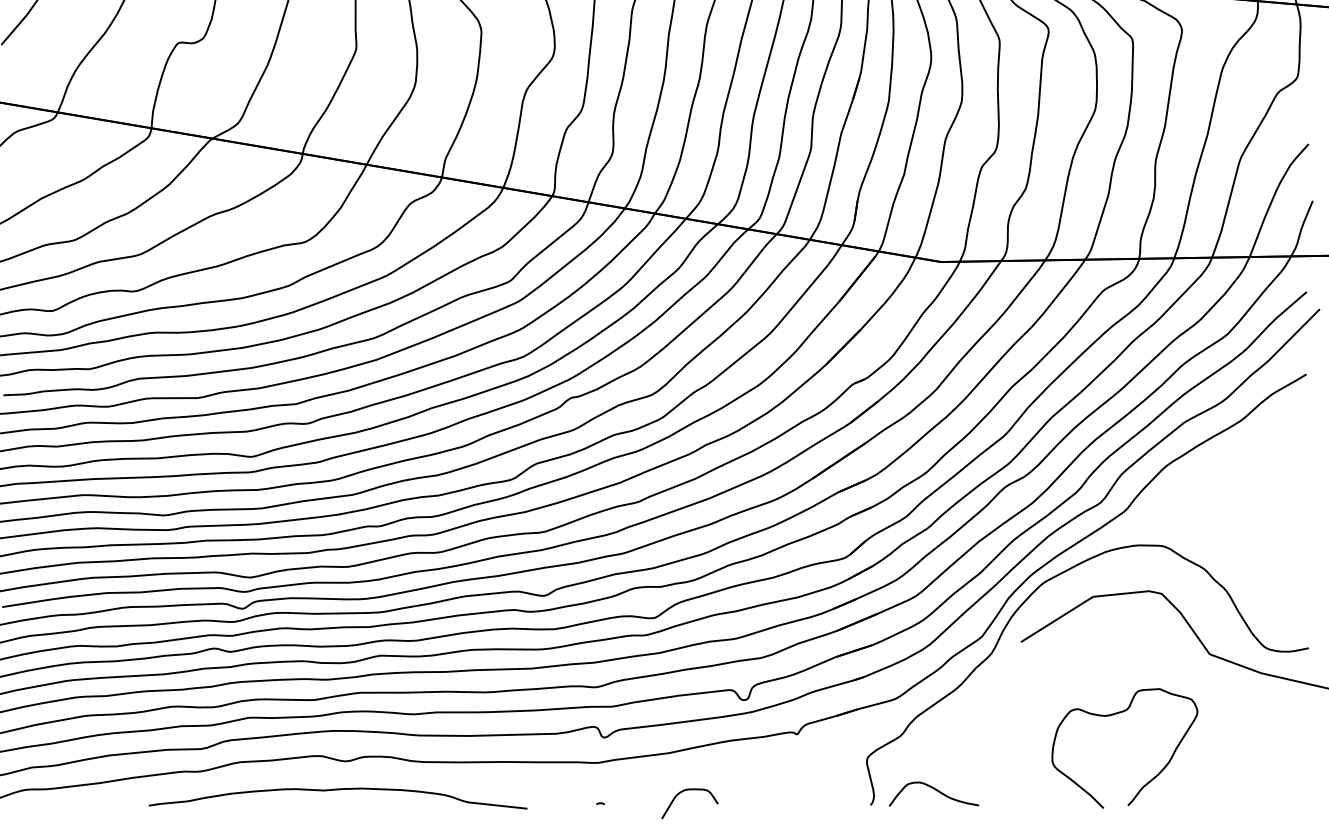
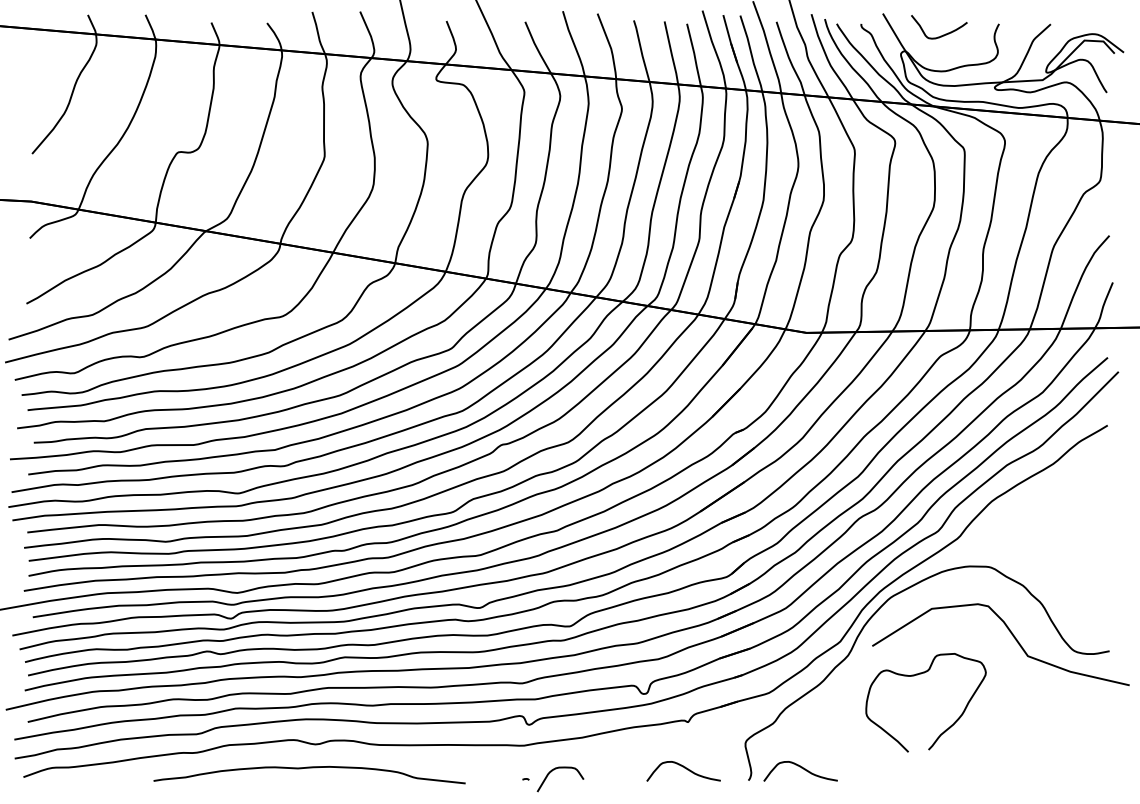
curve: (1114, 715) -> (917, 675), moved
curve: (792, 790) -> (684, 768), added
curve: (684, 791) -> (556, 769), moved

